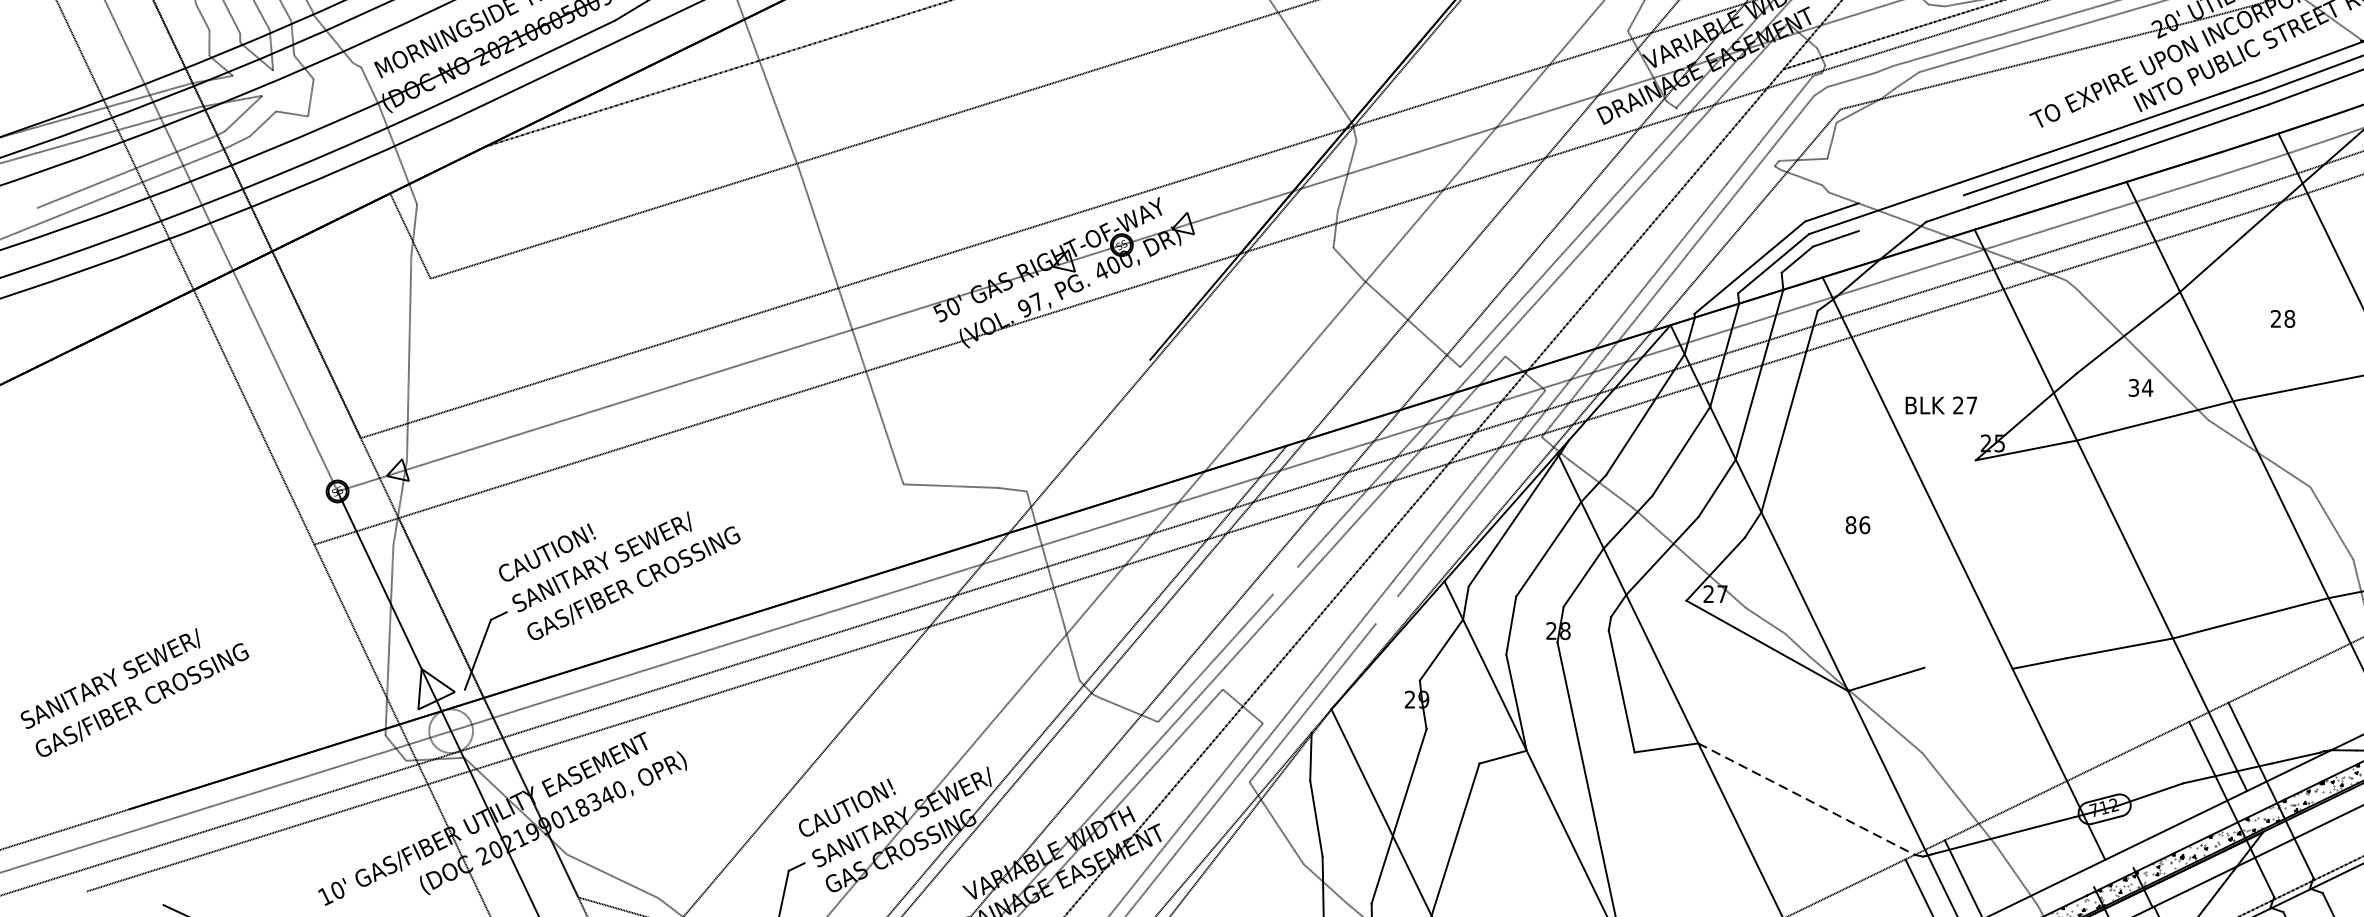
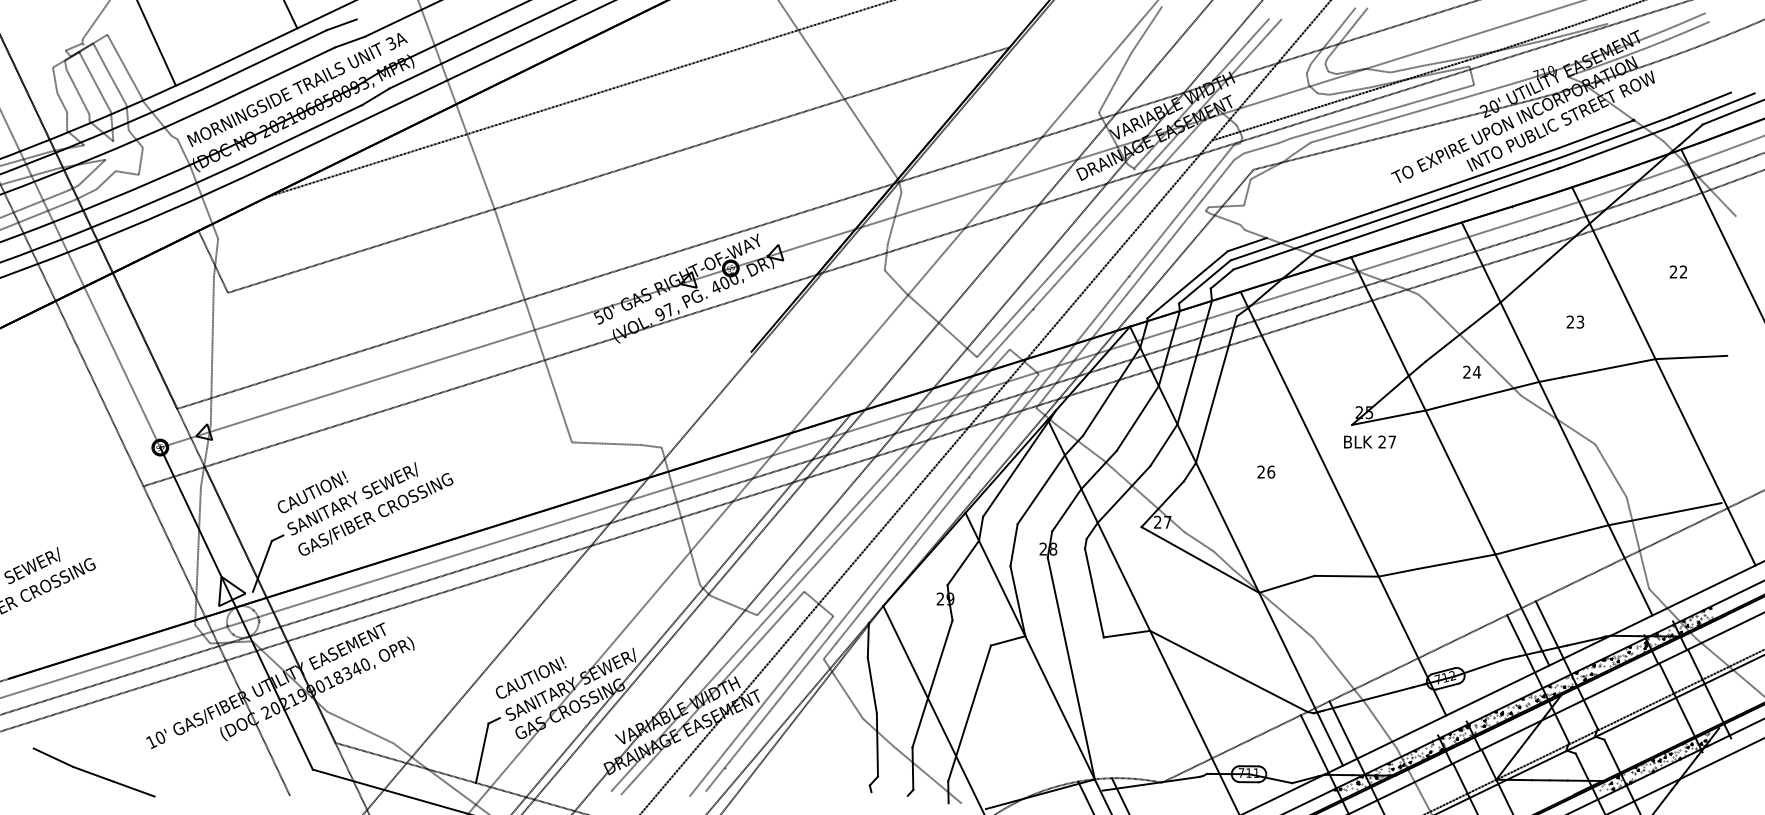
line: (1910, 213) -> (1304, 245), added
text: (2289, 318) -> (1580, 321), 28 -> 23
text: (2133, 388) -> (1466, 372), 34 -> 24
text: (1940, 404) -> (1369, 441), moved
text: (1851, 524) -> (1261, 471), 86 -> 26
line: (1285, 580) -> (849, 512), added
line: (1386, 609) -> (923, 533), added
line: (1968, 667) -> (1346, 575), added
line: (1806, 799) -> (1228, 671), dashed -> solid

